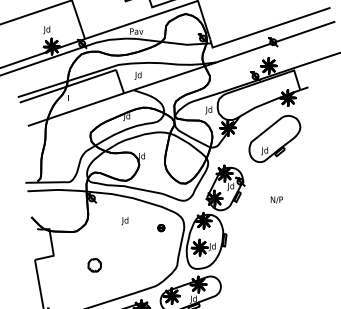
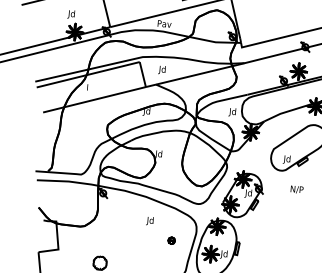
text: (276, 199) -> (296, 189), moved
text: (124, 221) -> (149, 221), moved
part: (161, 228) -> (171, 241), moved

